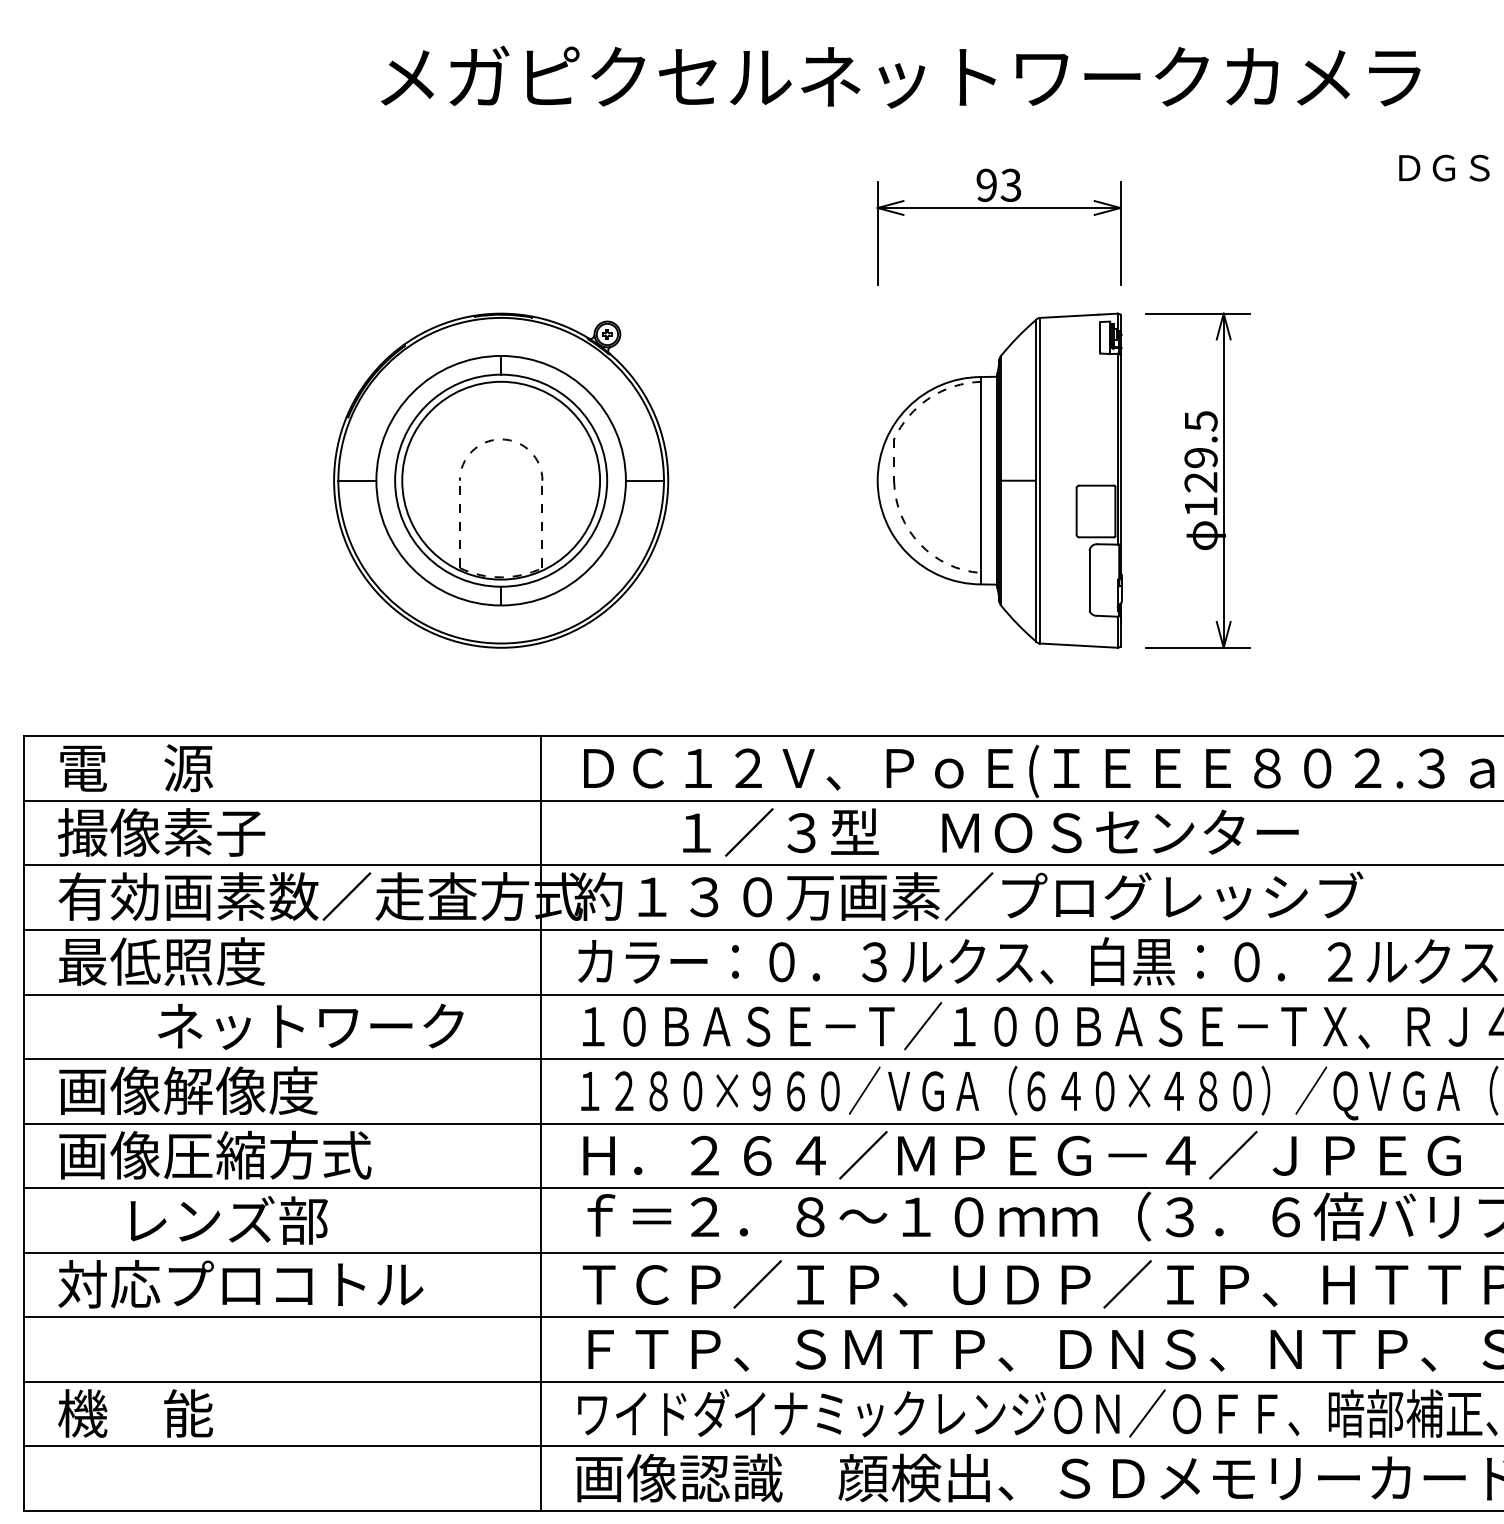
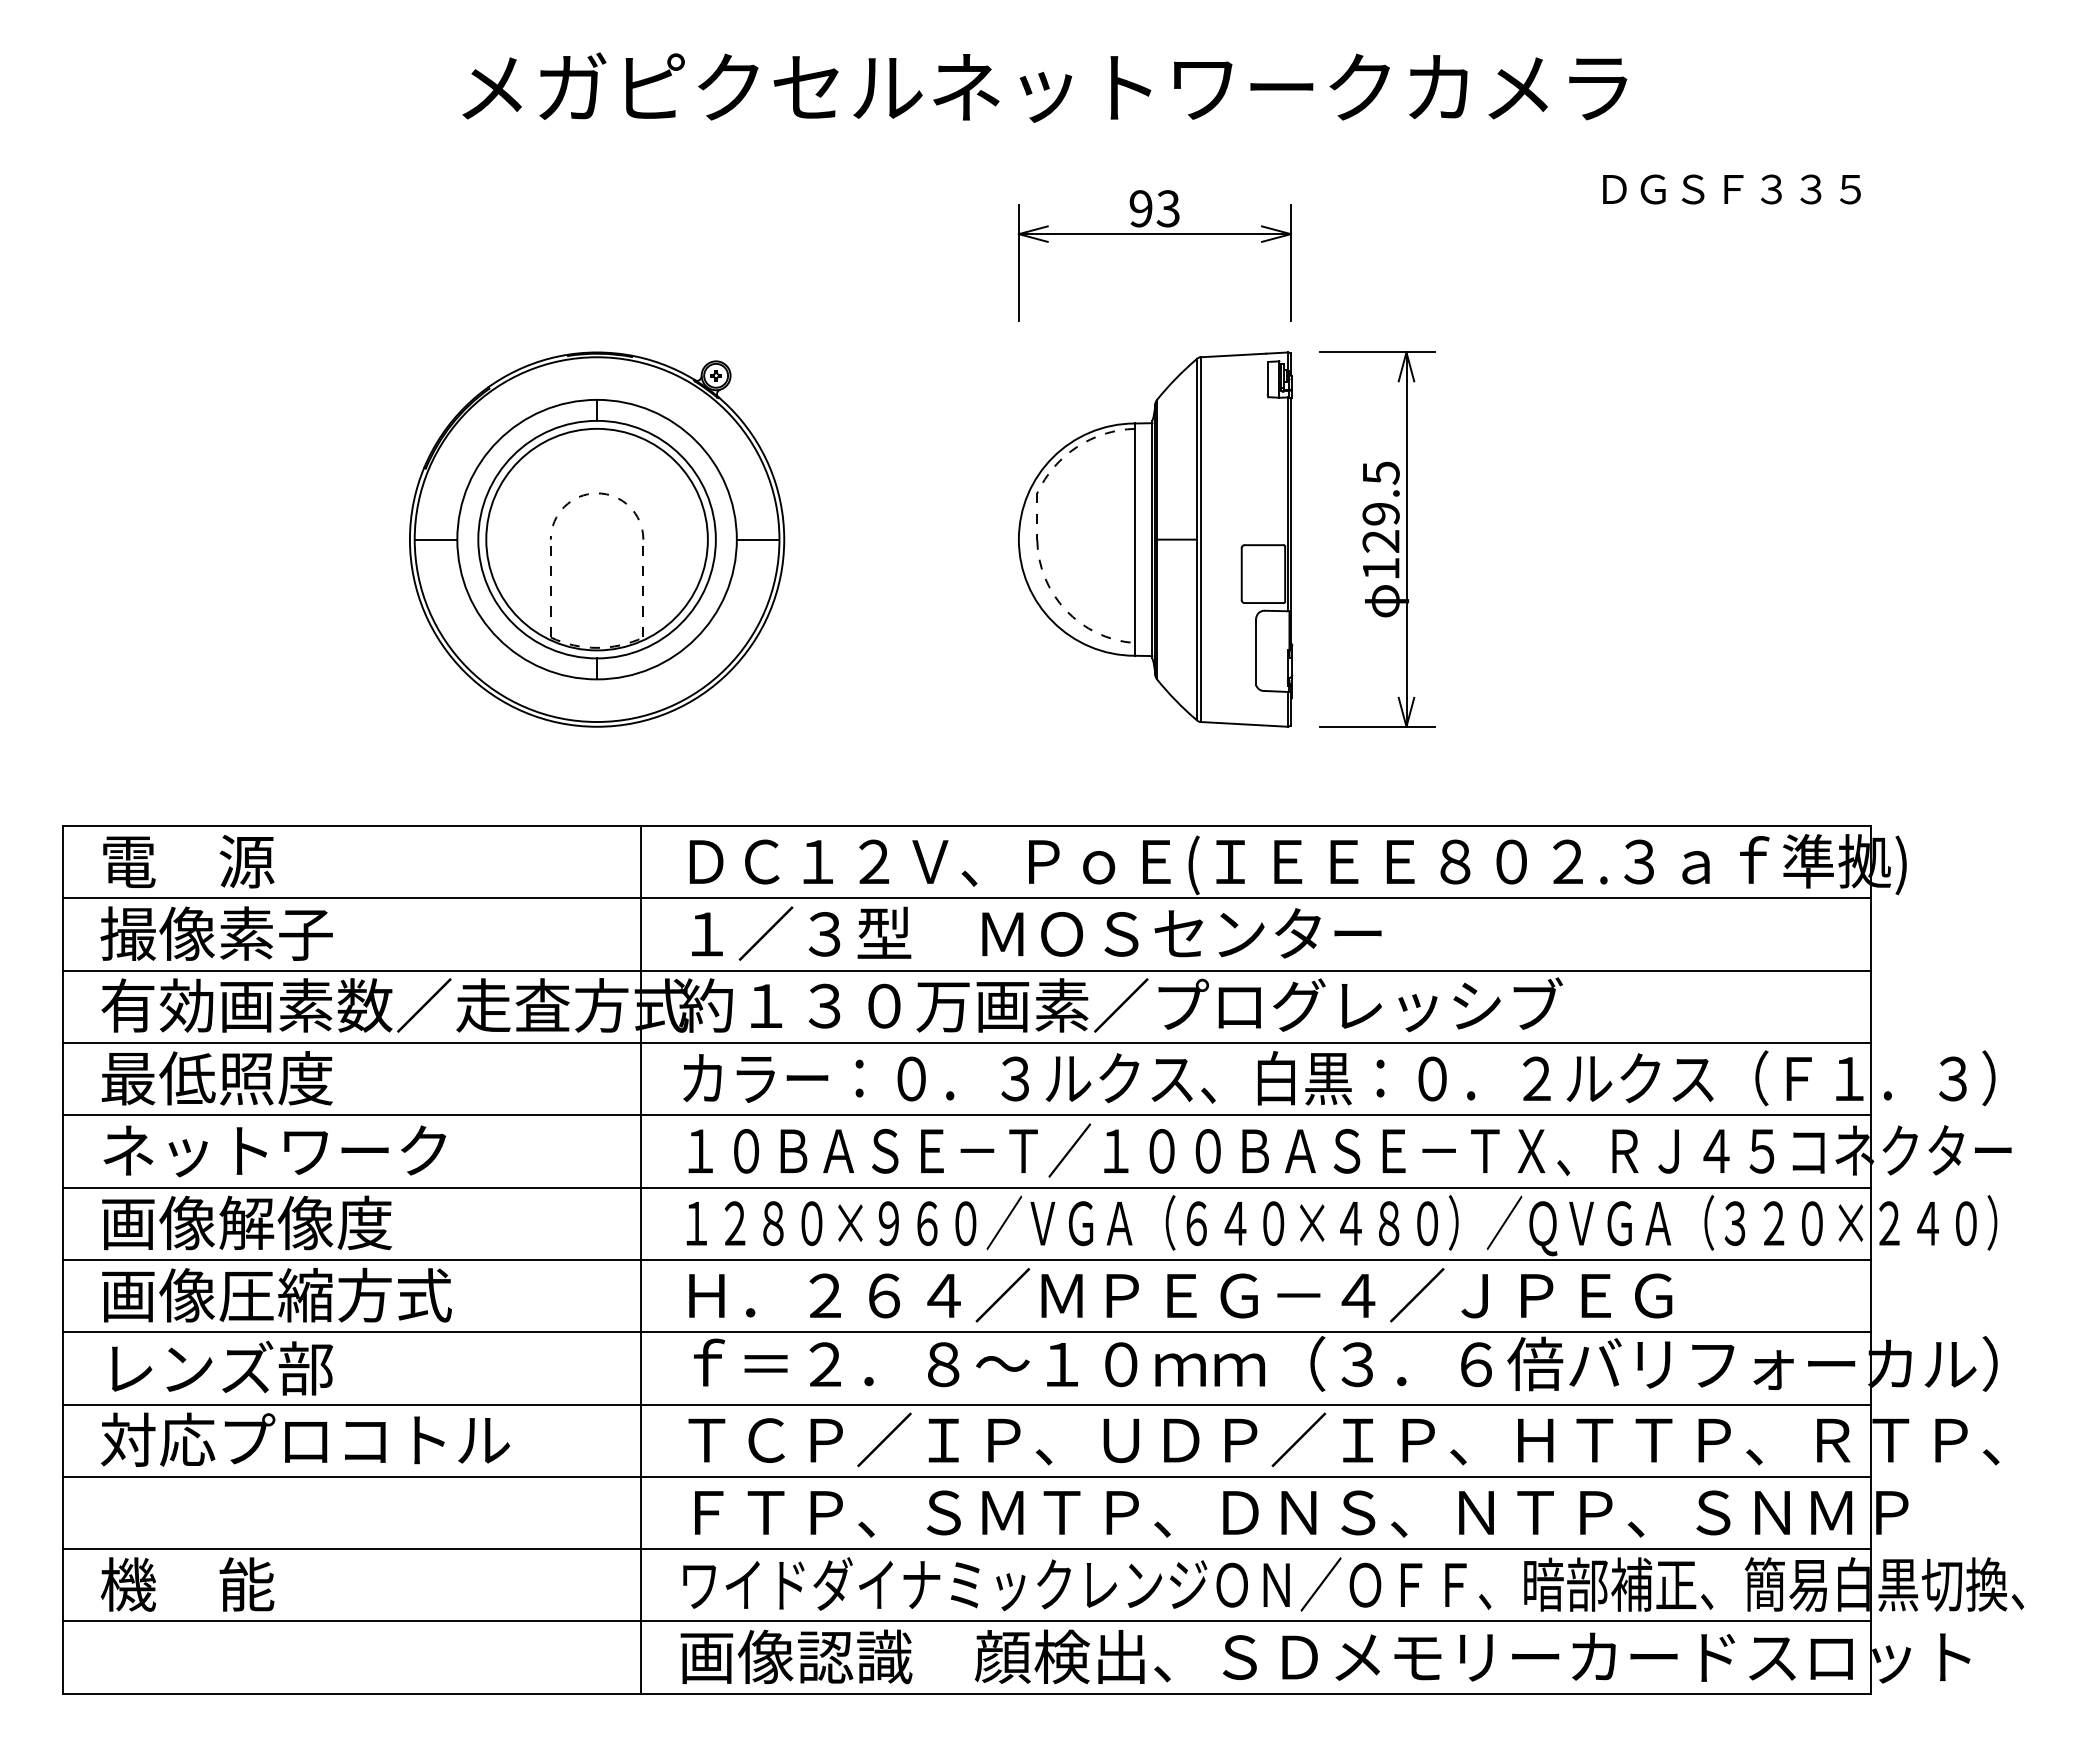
text: (990, 832) -> (1036, 933), moved
text: (310, 1026) -> (274, 1151), moved
text: (229, 1219) -> (222, 1367), moved

